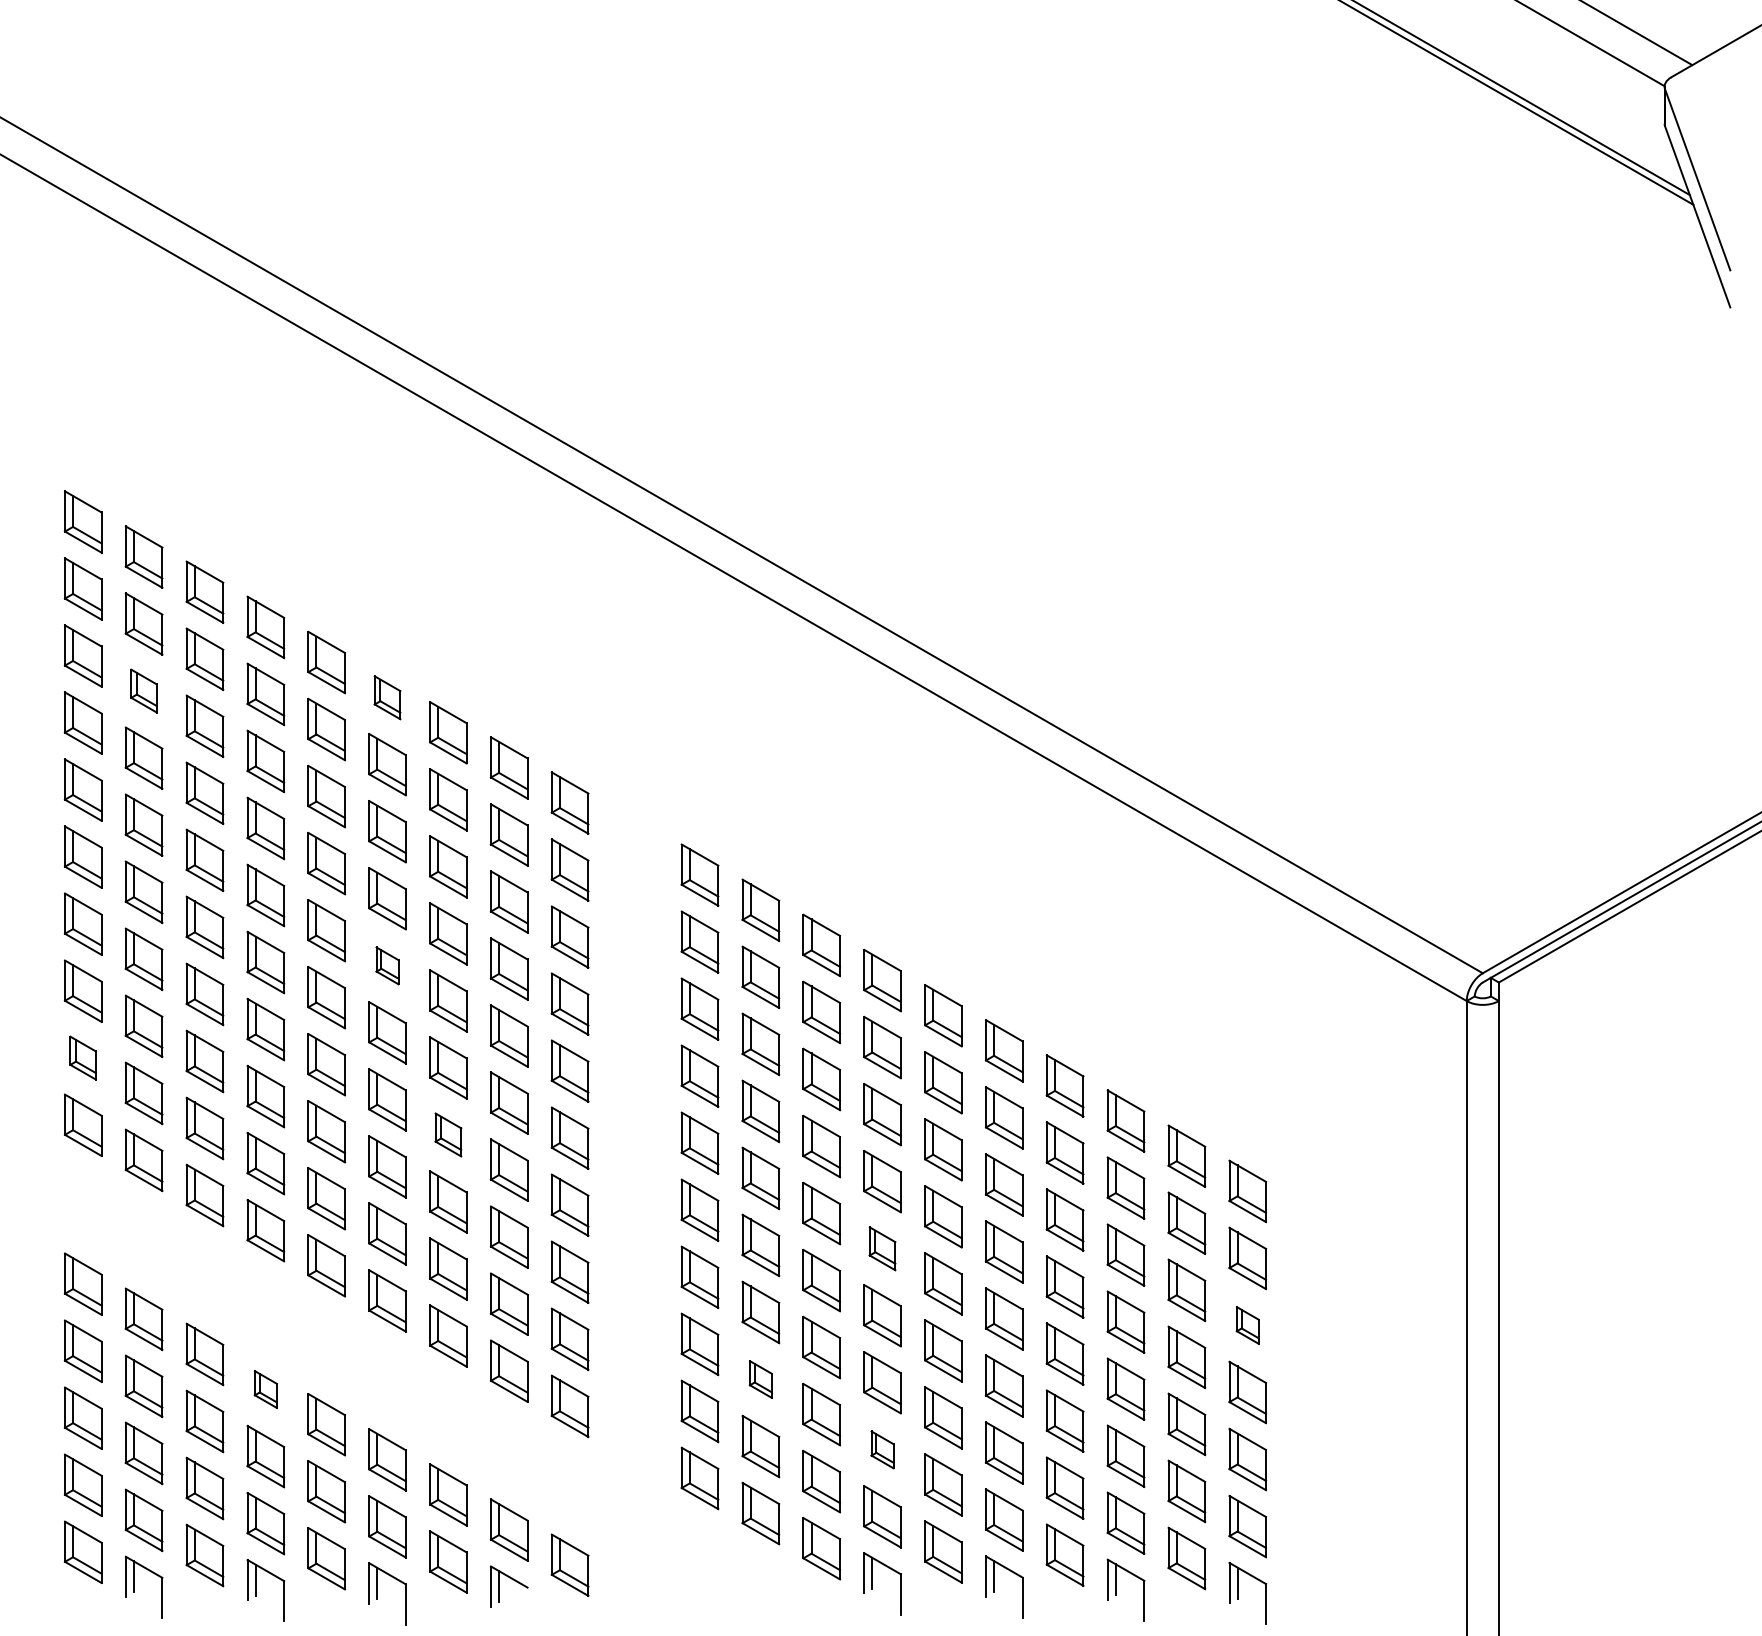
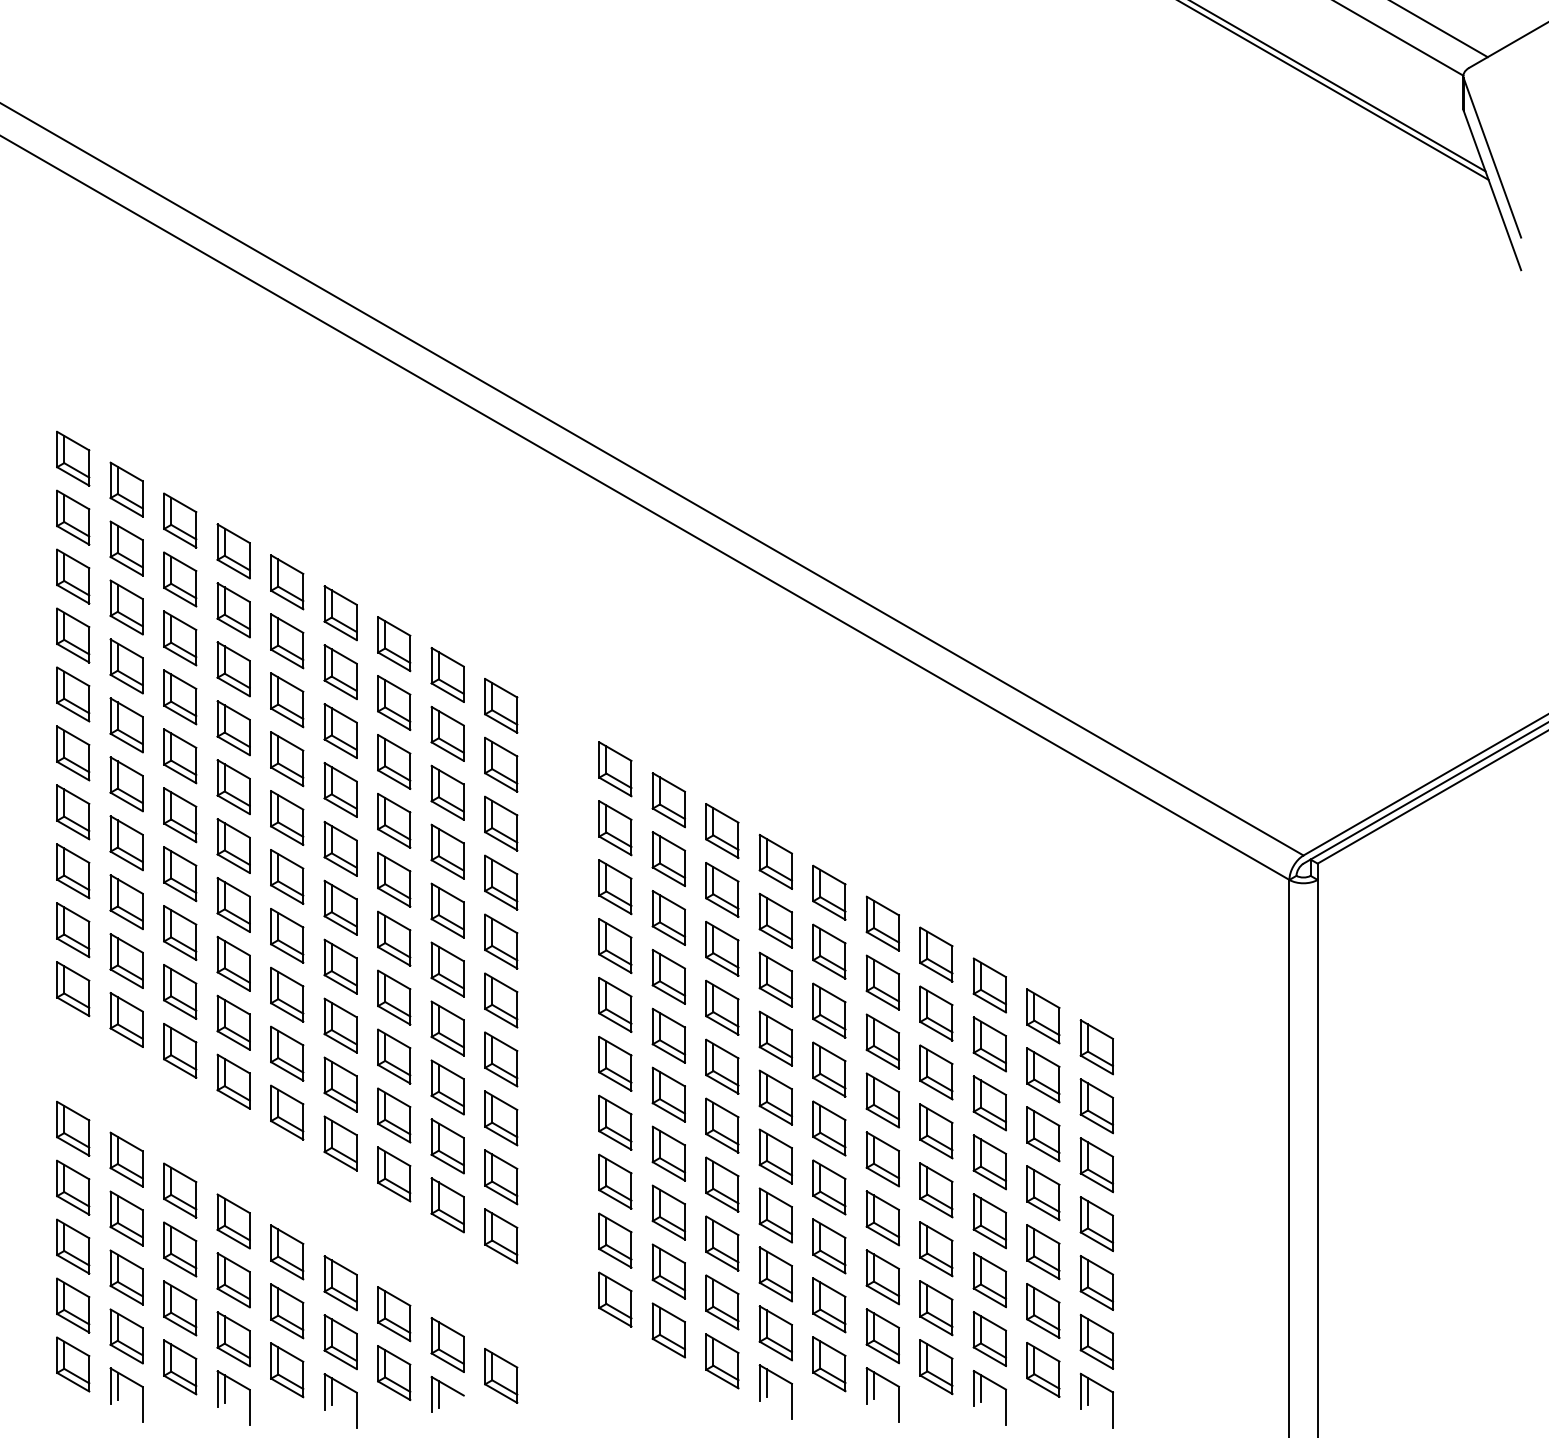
part: (143, 690) -> (126, 606), size x1.43
part: (387, 697) -> (340, 613), size x1.43
part: (387, 965) -> (340, 848), size x1.67
part: (82, 1057) -> (72, 929), size x1.43
part: (448, 1134) -> (394, 997), size x1.43
part: (882, 1248) -> (775, 1097), size x1.43
part: (1247, 1325) -> (1096, 1165), size x1.67
part: (760, 1379) -> (668, 1212), size x1.67
part: (265, 1389) -> (233, 1221), size x1.67
part: (882, 1449) -> (775, 1274), size x1.67

